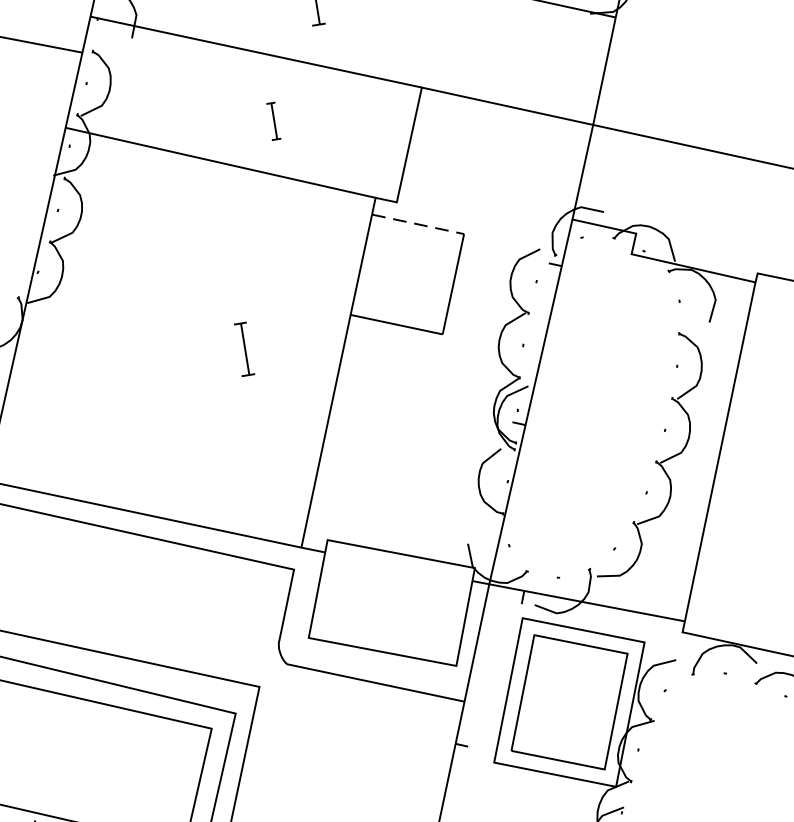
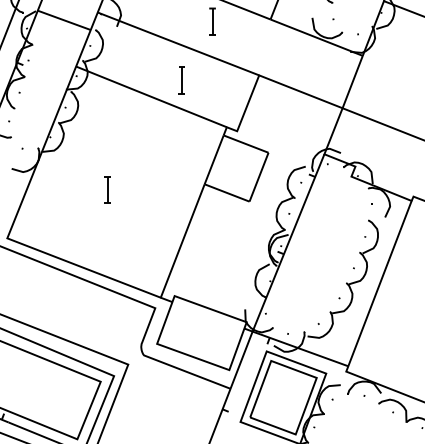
part: (273, 121) -> (181, 80), size x1.43
line: (418, 224) -> (246, 144), dashed -> solid
part: (244, 348) -> (107, 189), moved

